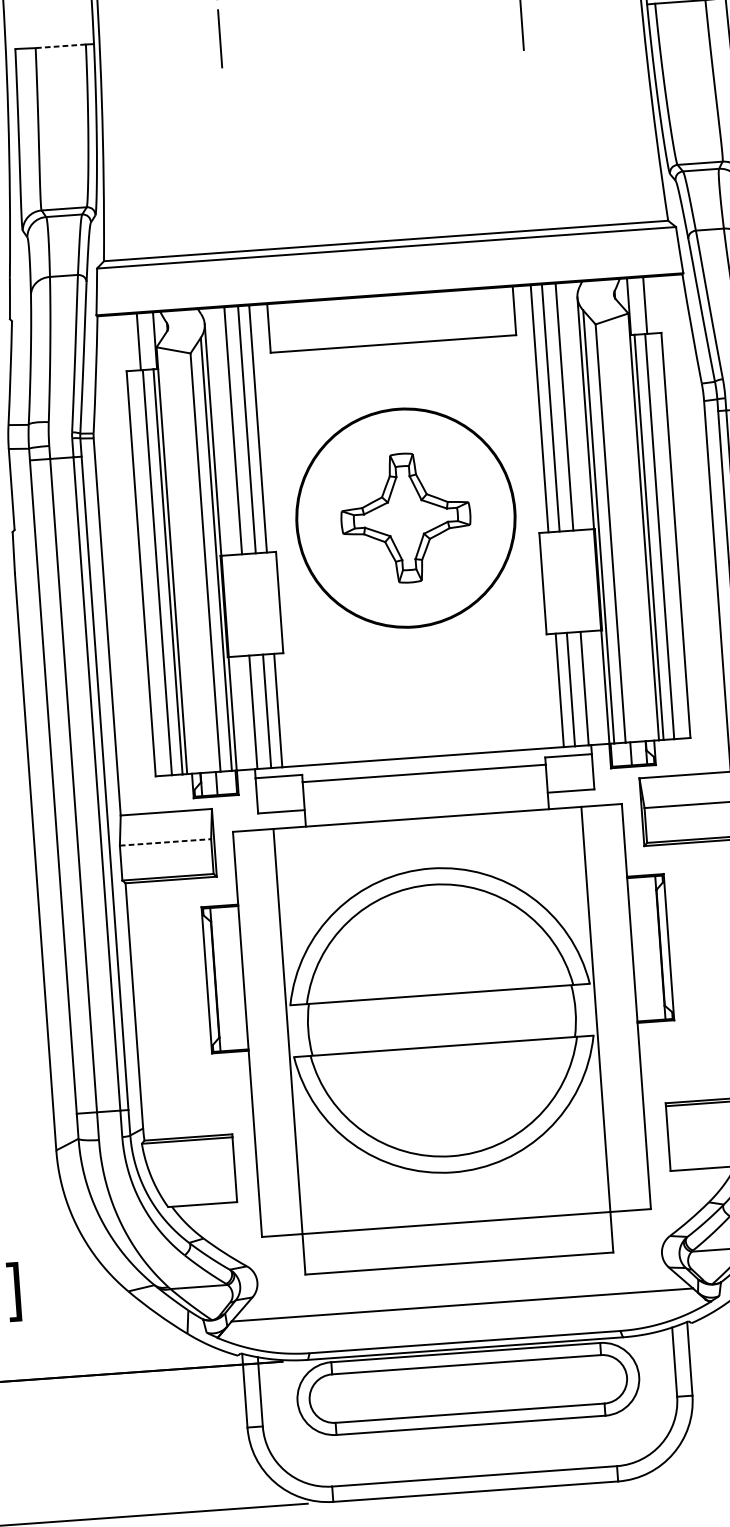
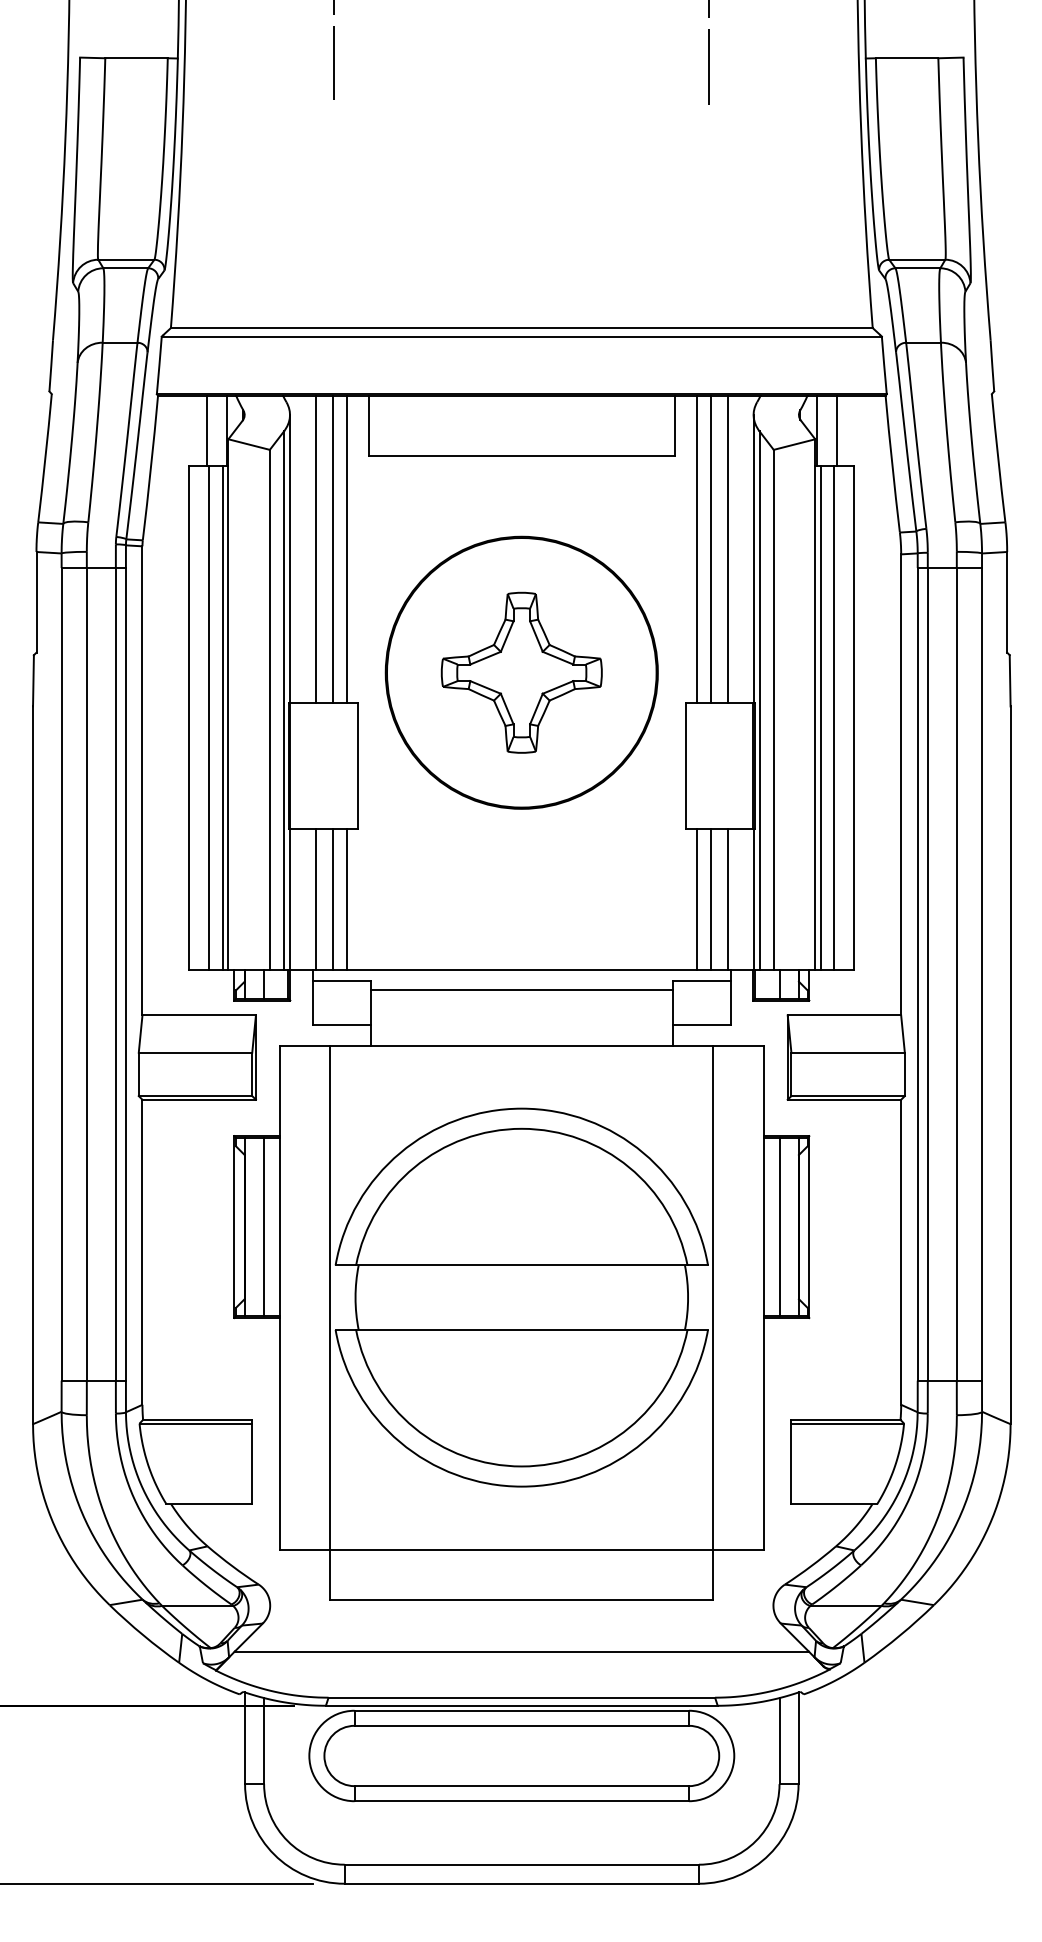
line: (60, 46) -> (136, 58), dashed -> solid
line: (165, 842) -> (195, 1052), dashed -> solid
line: (645, 948) -> (779, 1226), added
line: (230, 978) -> (264, 1226), added

